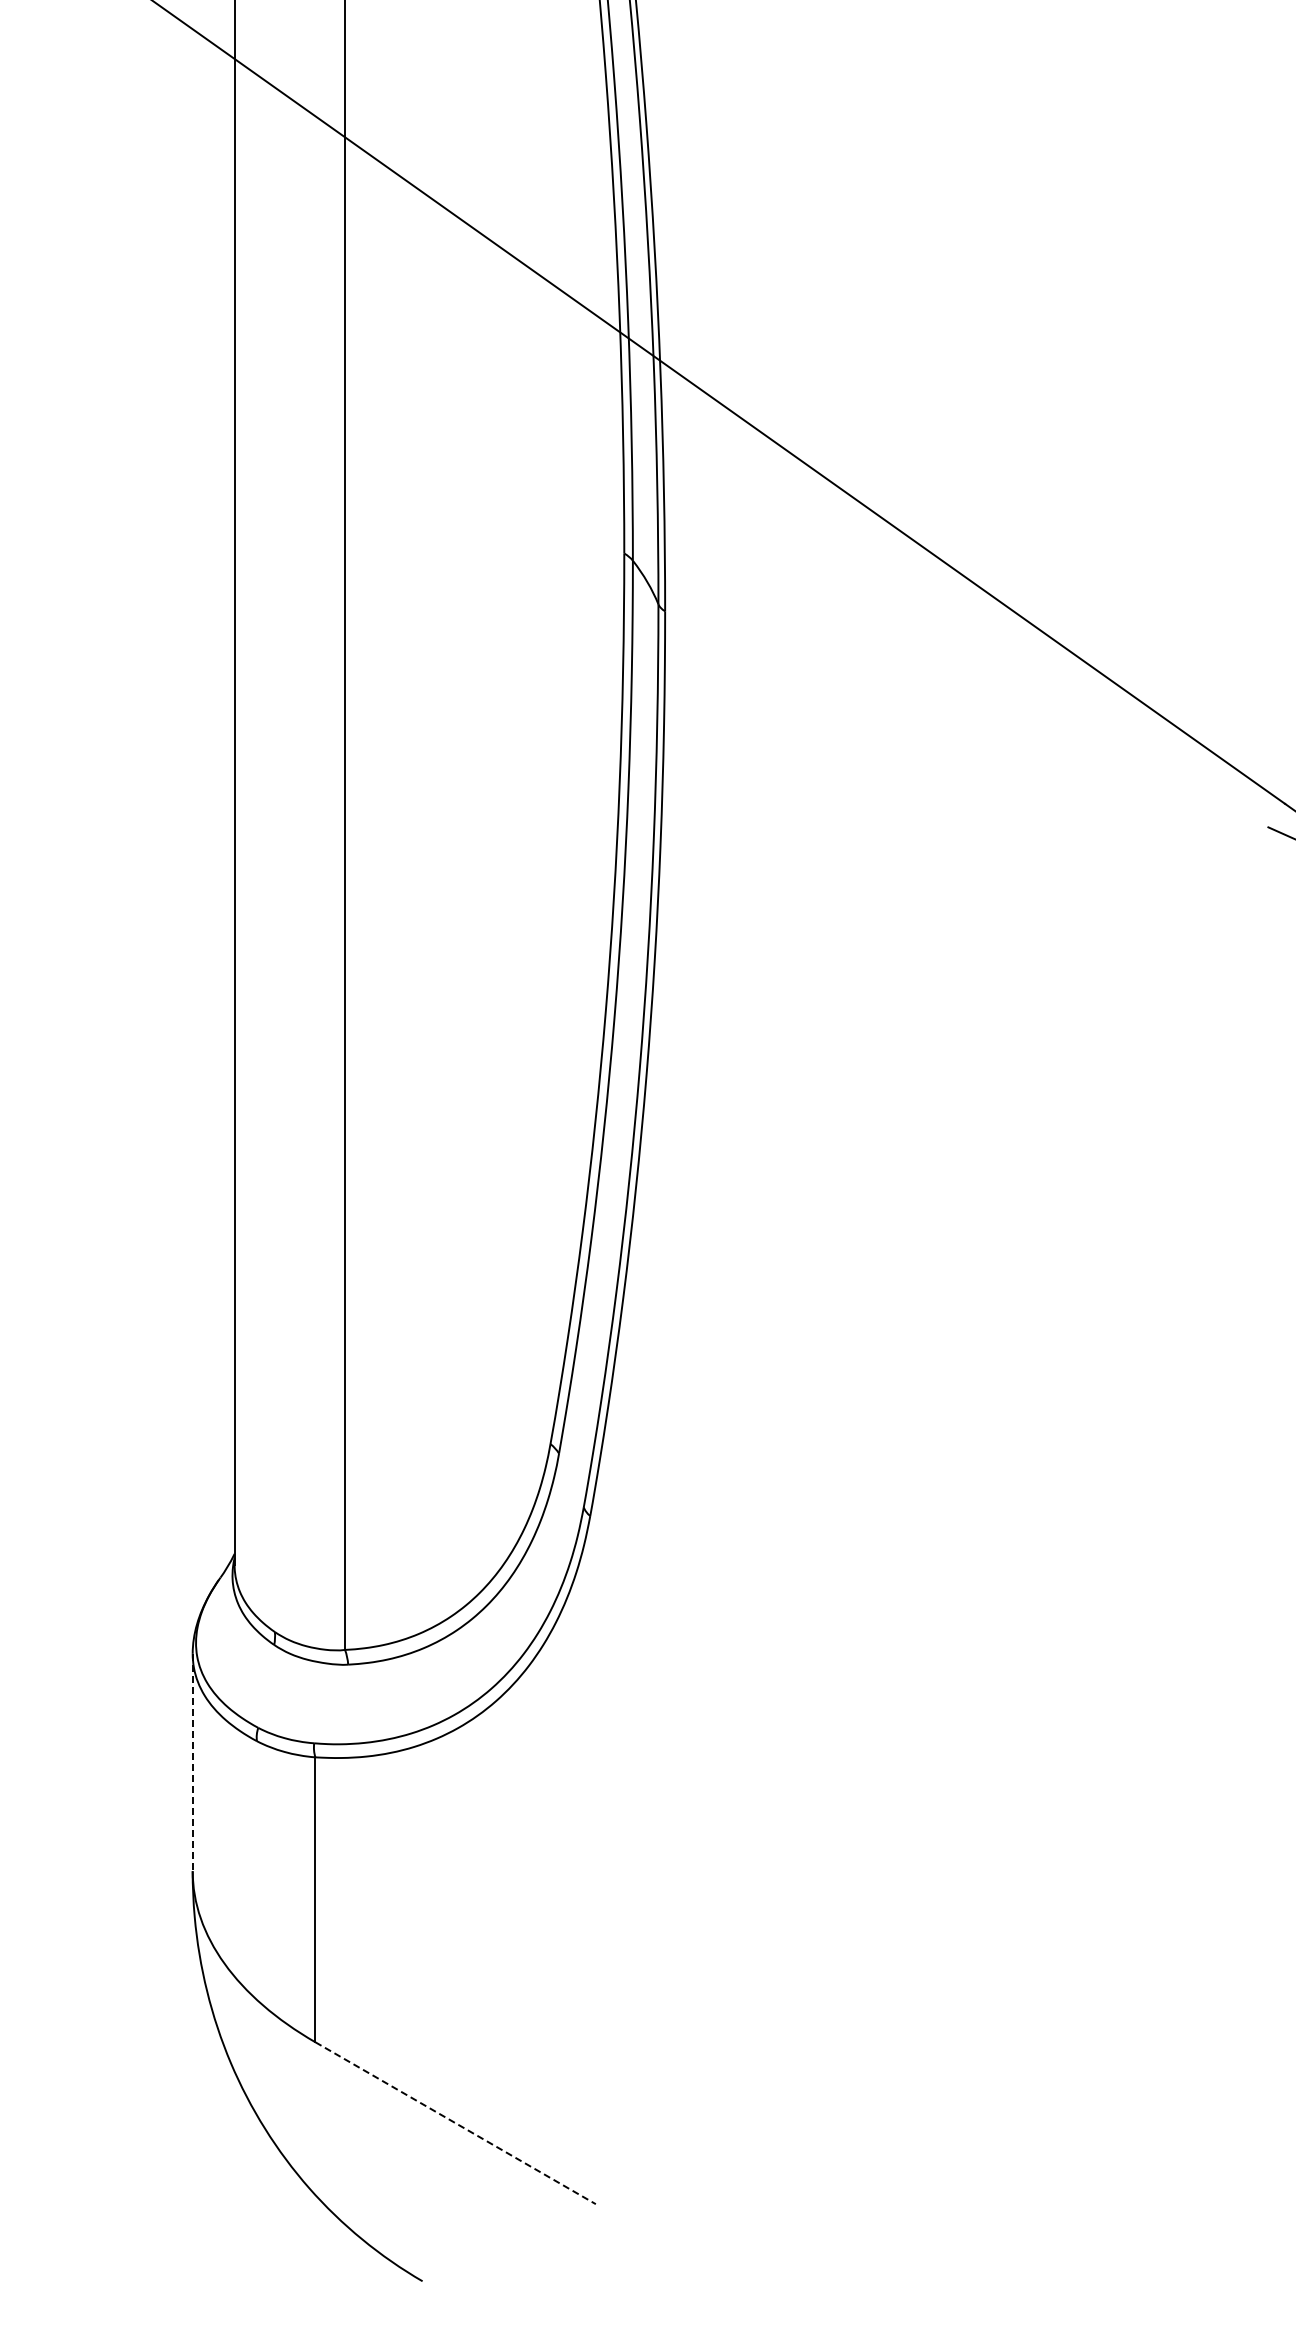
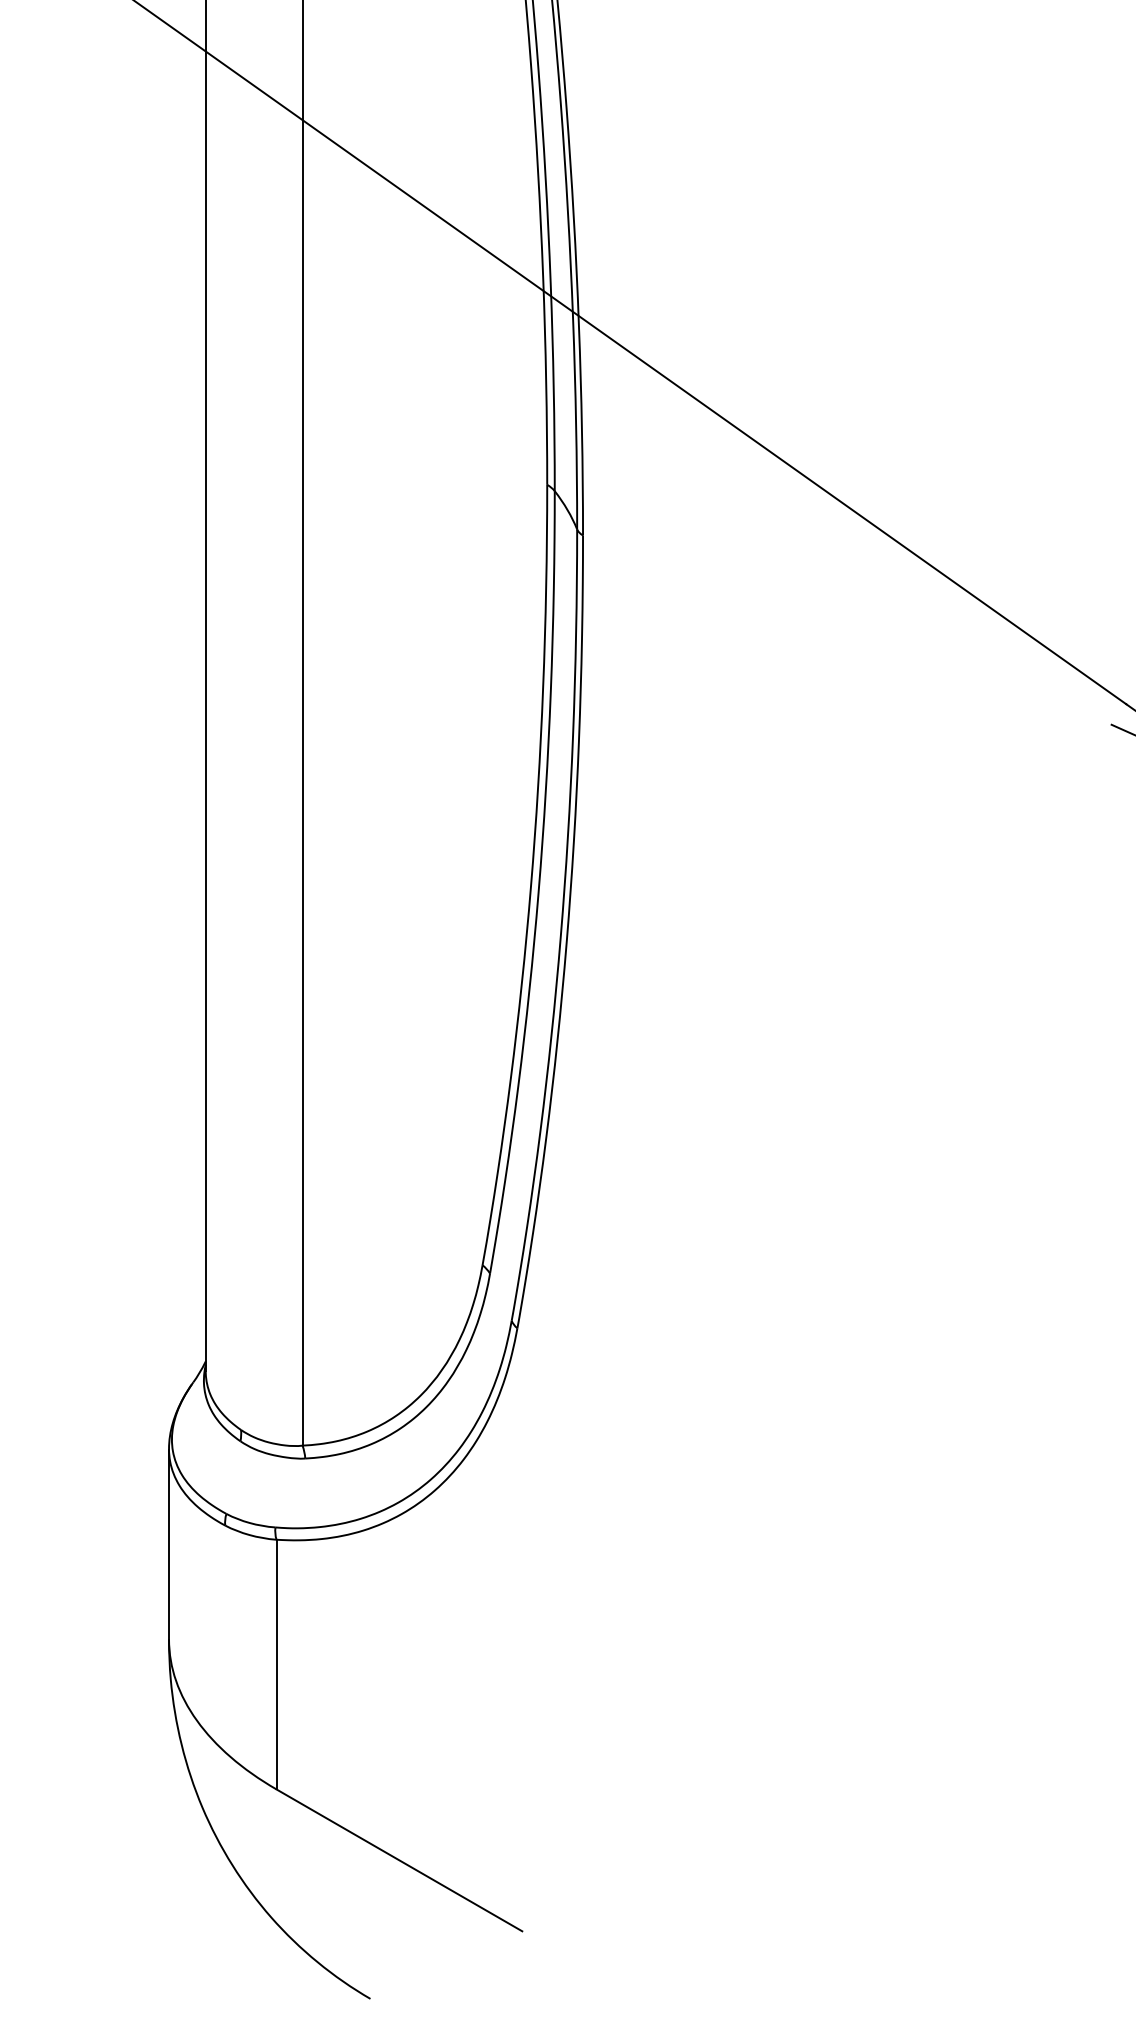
line: (192, 1763) -> (168, 1545), dashed -> solid
line: (455, 2123) -> (399, 1860), dashed -> solid

